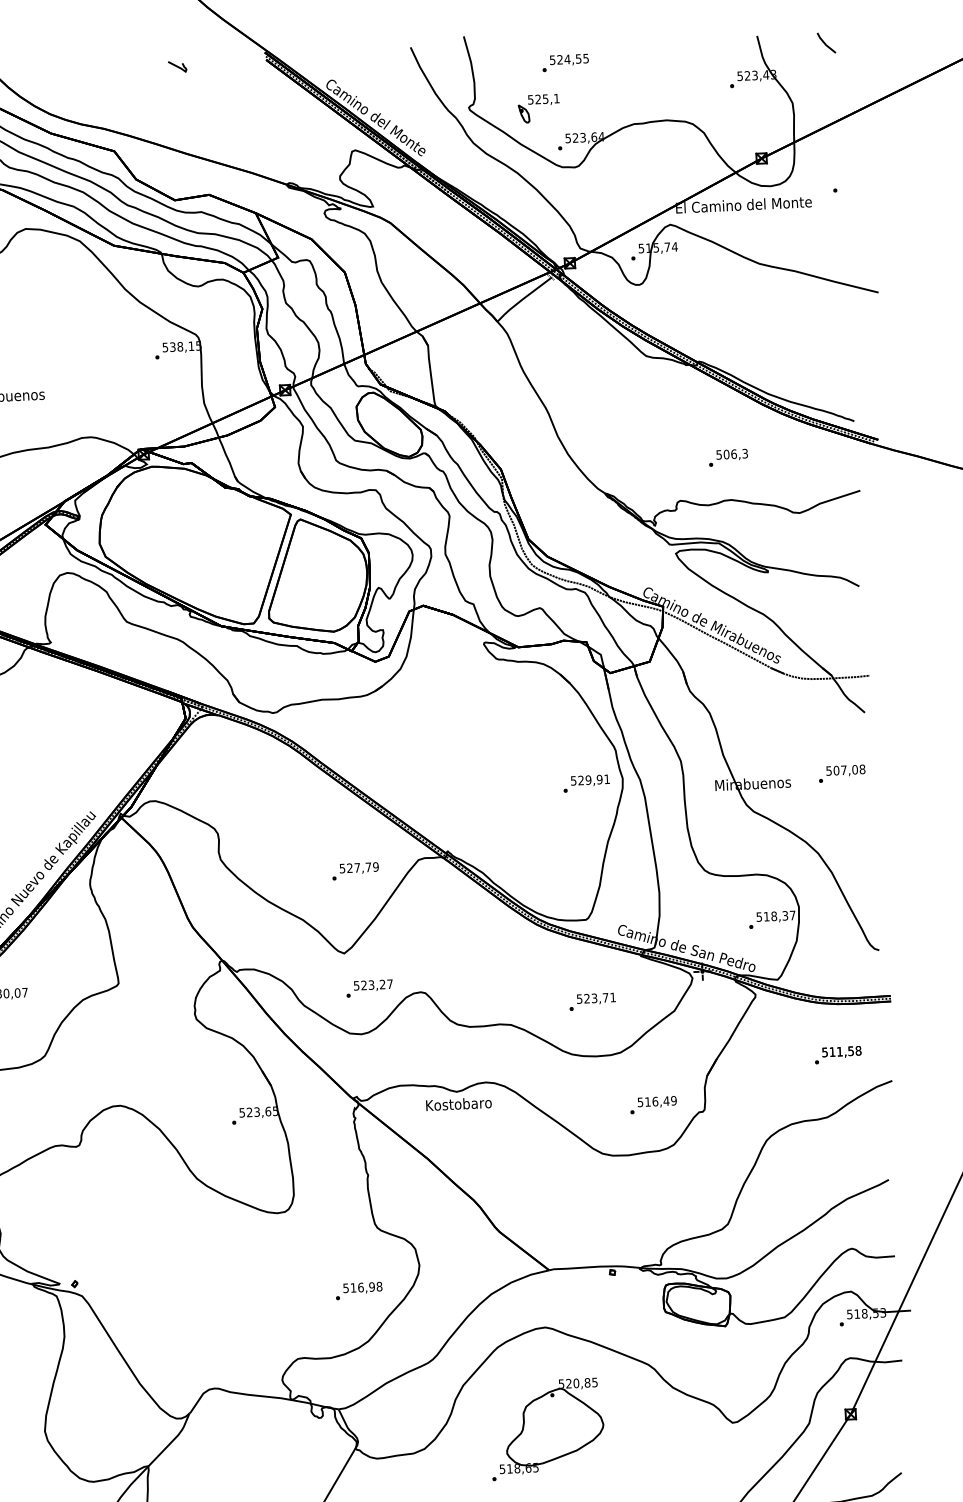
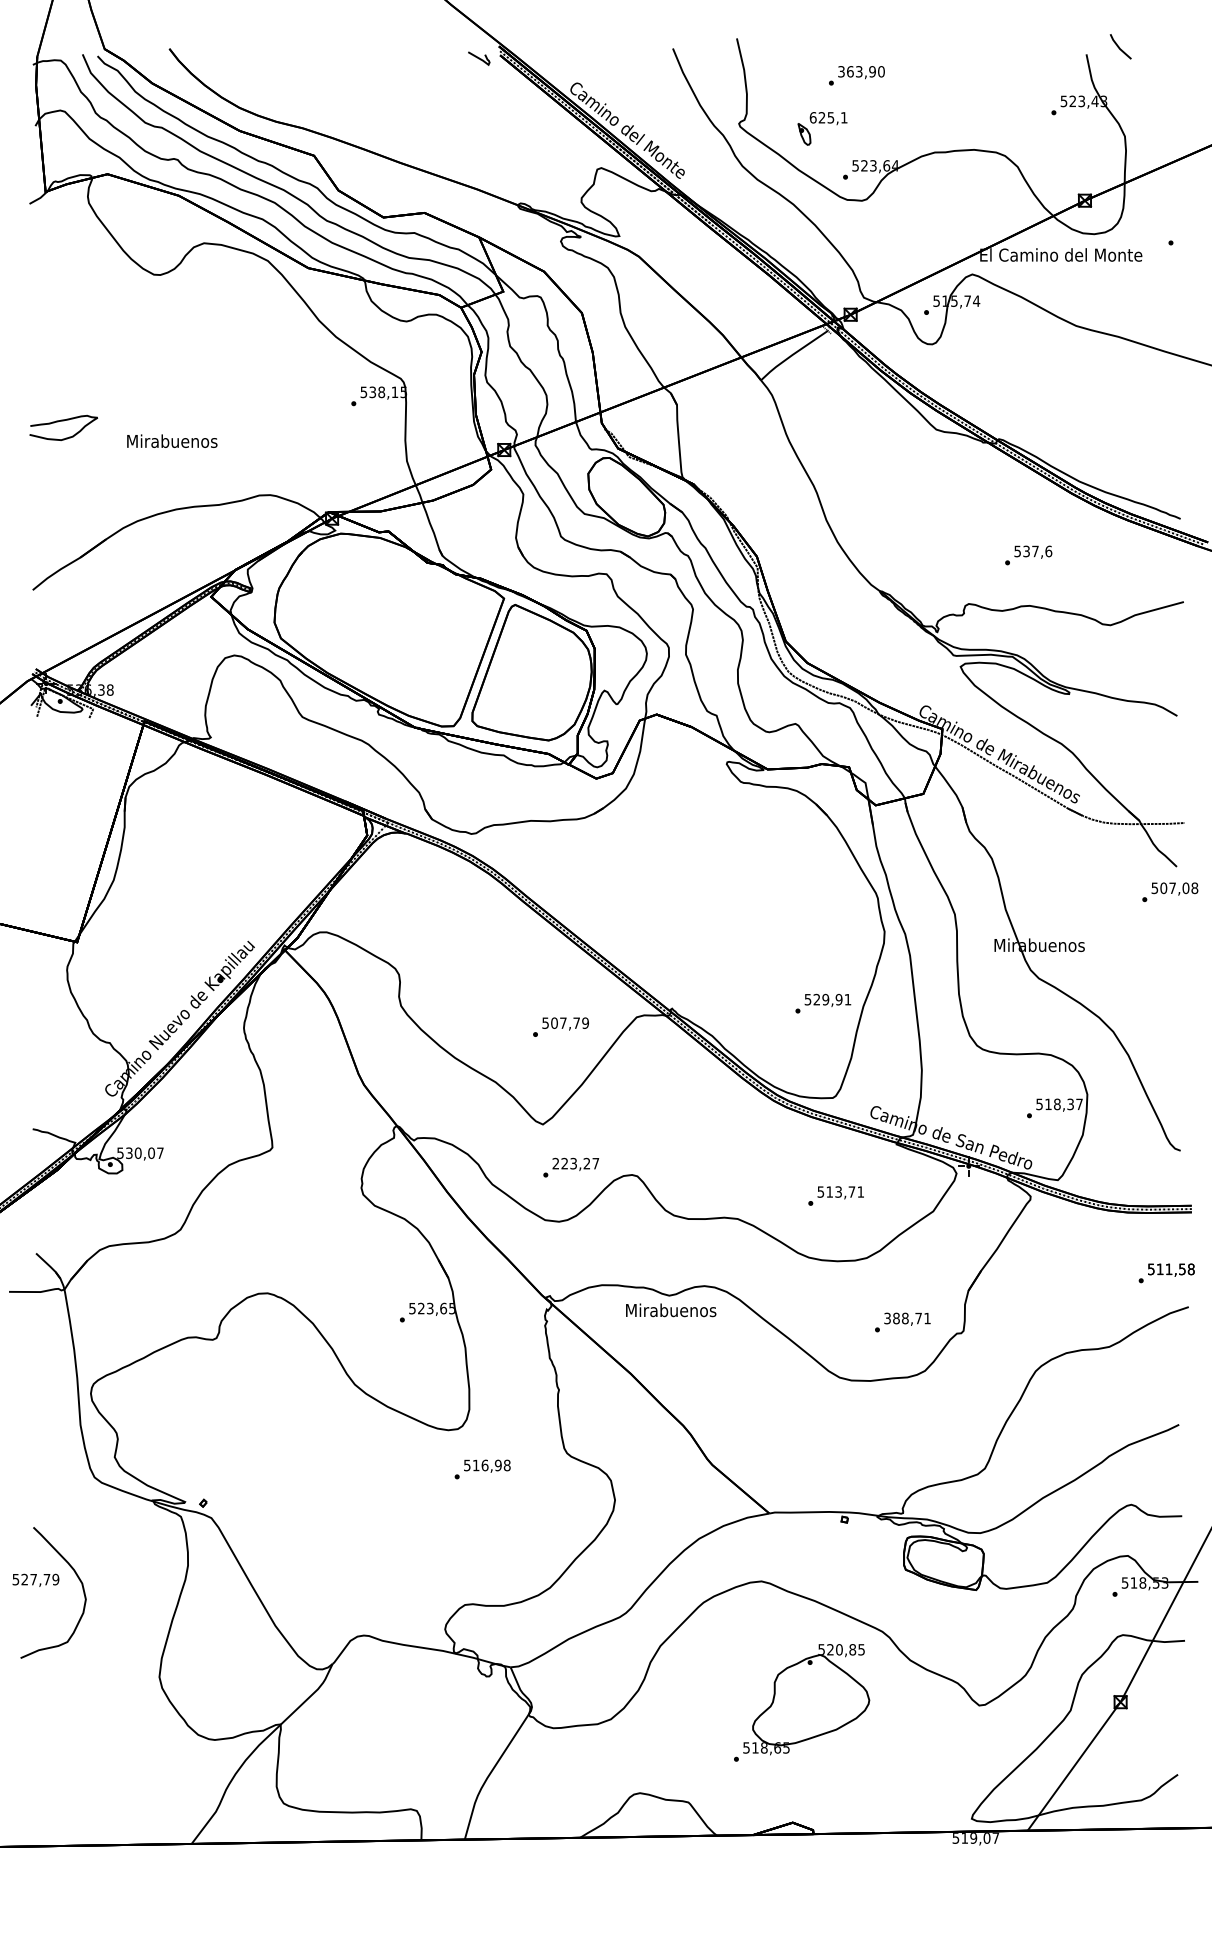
line: (825, 42) -> (1119, 46), moved
text: (569, 59) -> (861, 71), 524,55 -> 363,90
curve: (177, 66) -> (479, 58), moved
text: (530, 99) -> (812, 117), 525,1 -> 625,1
text: (735, 454) -> (1037, 551), 506,3 -> 537,6
text: (842, 773) -> (1170, 892), moved
text: (586, 783) -> (823, 1003), moved
text: (349, 867) -> (554, 1022), 527,79 -> 507,79
text: (356, 985) -> (555, 1163), 523,27 -> 223,27
text: (586, 998) -> (829, 1191), 523,71 -> 513,71
text: (837, 1055) -> (1166, 1273), moved
text: (657, 1101) -> (907, 1318), 516,49 -> 388,71
text: (459, 1104) -> (671, 1310), Kostobaro -> Mirabuenos
text: (358, 1291) -> (482, 1469), moved
part: (547, 1428) -> (802, 1702), moved

